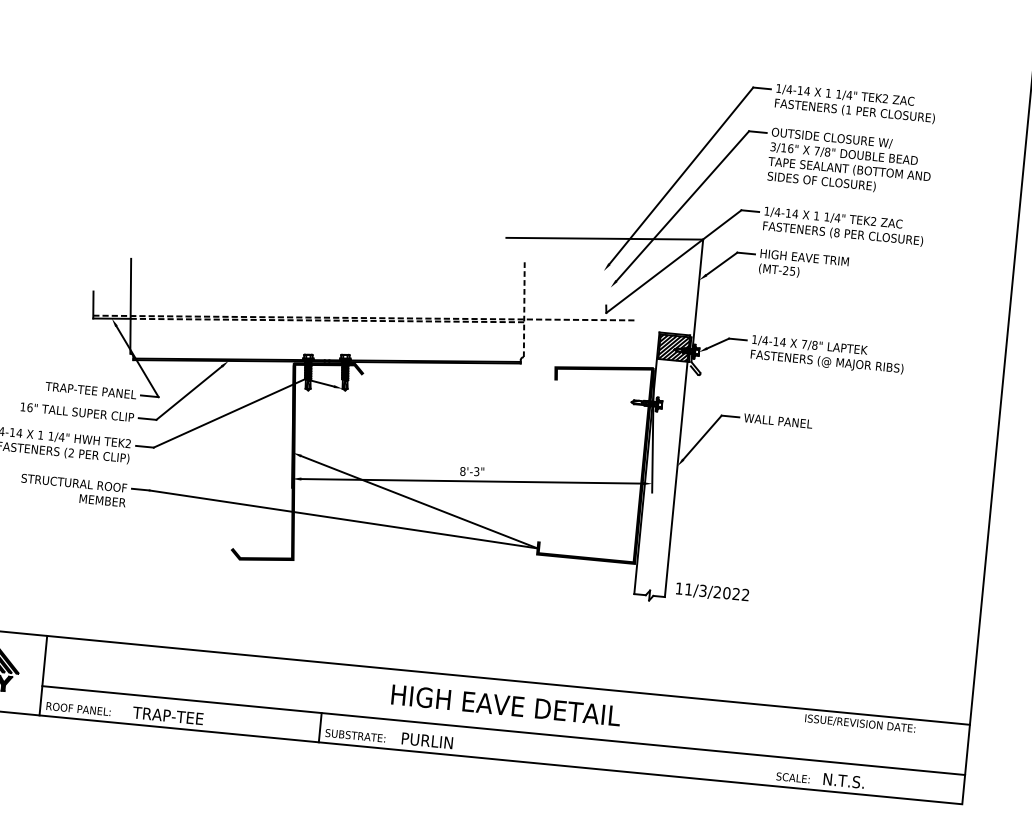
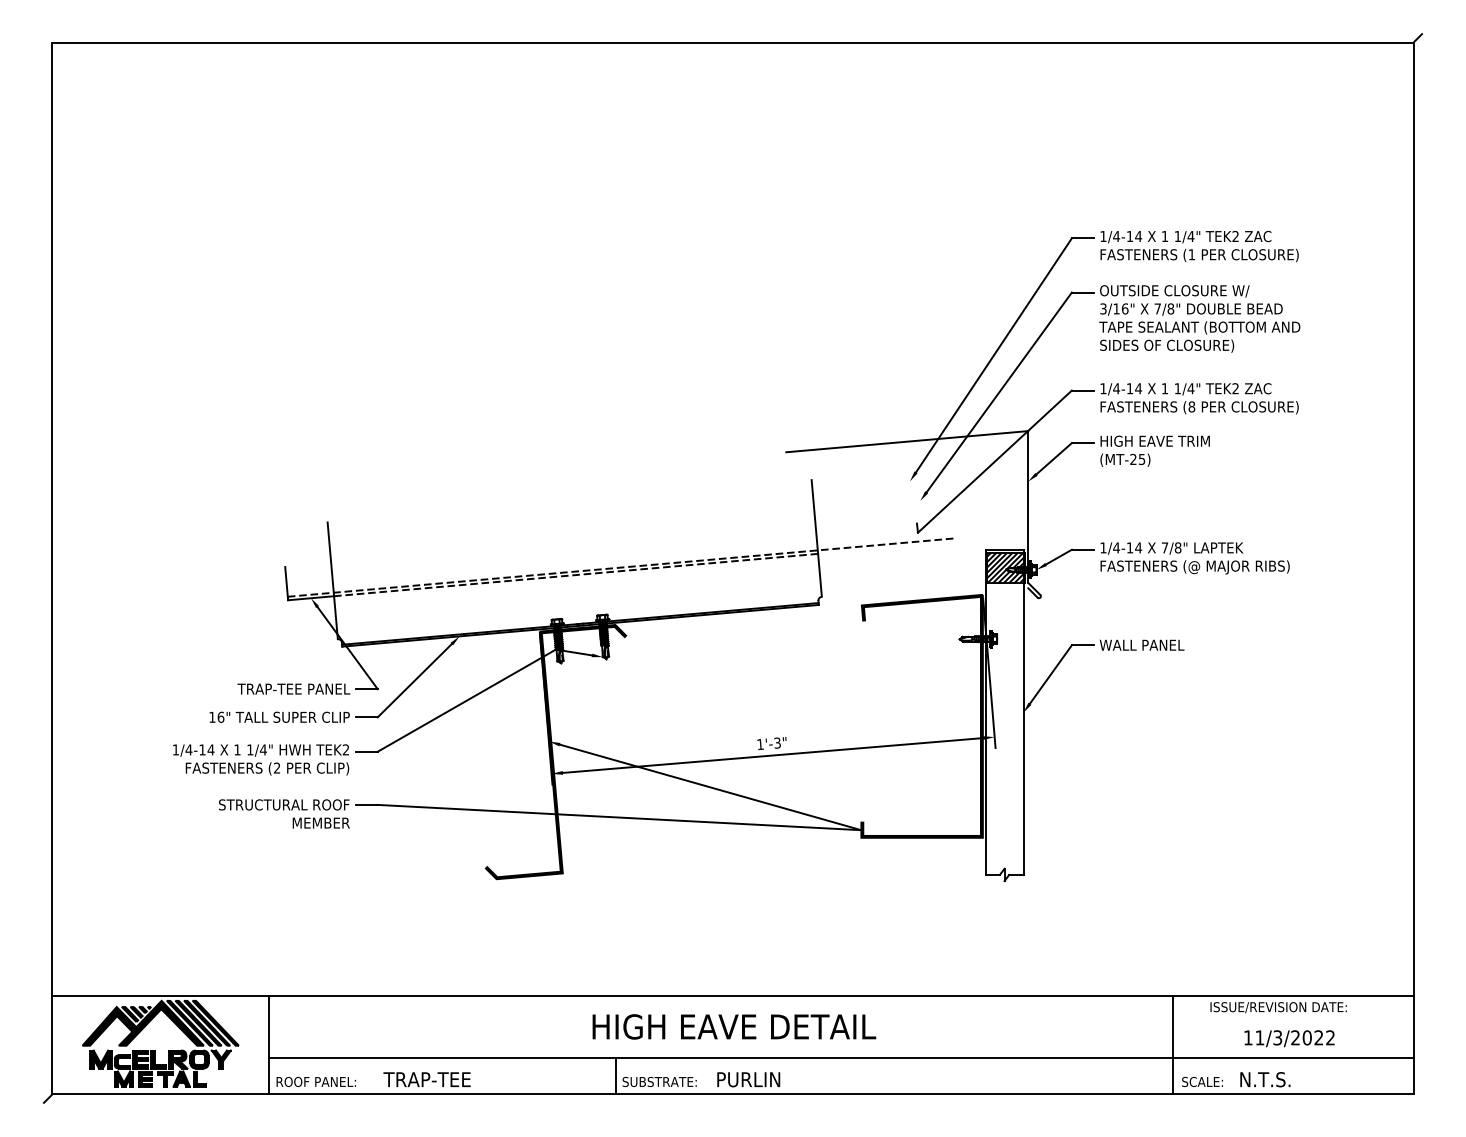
line: (524, 309) -> (816, 538), dashed -> solid
text: (462, 471) -> (760, 744), 8'-3" -> 1'-3"
text: (712, 592) -> (1289, 1038), moved
text: (506, 705) -> (734, 1026), moved
line: (772, 745) -> (1173, 1044), added

